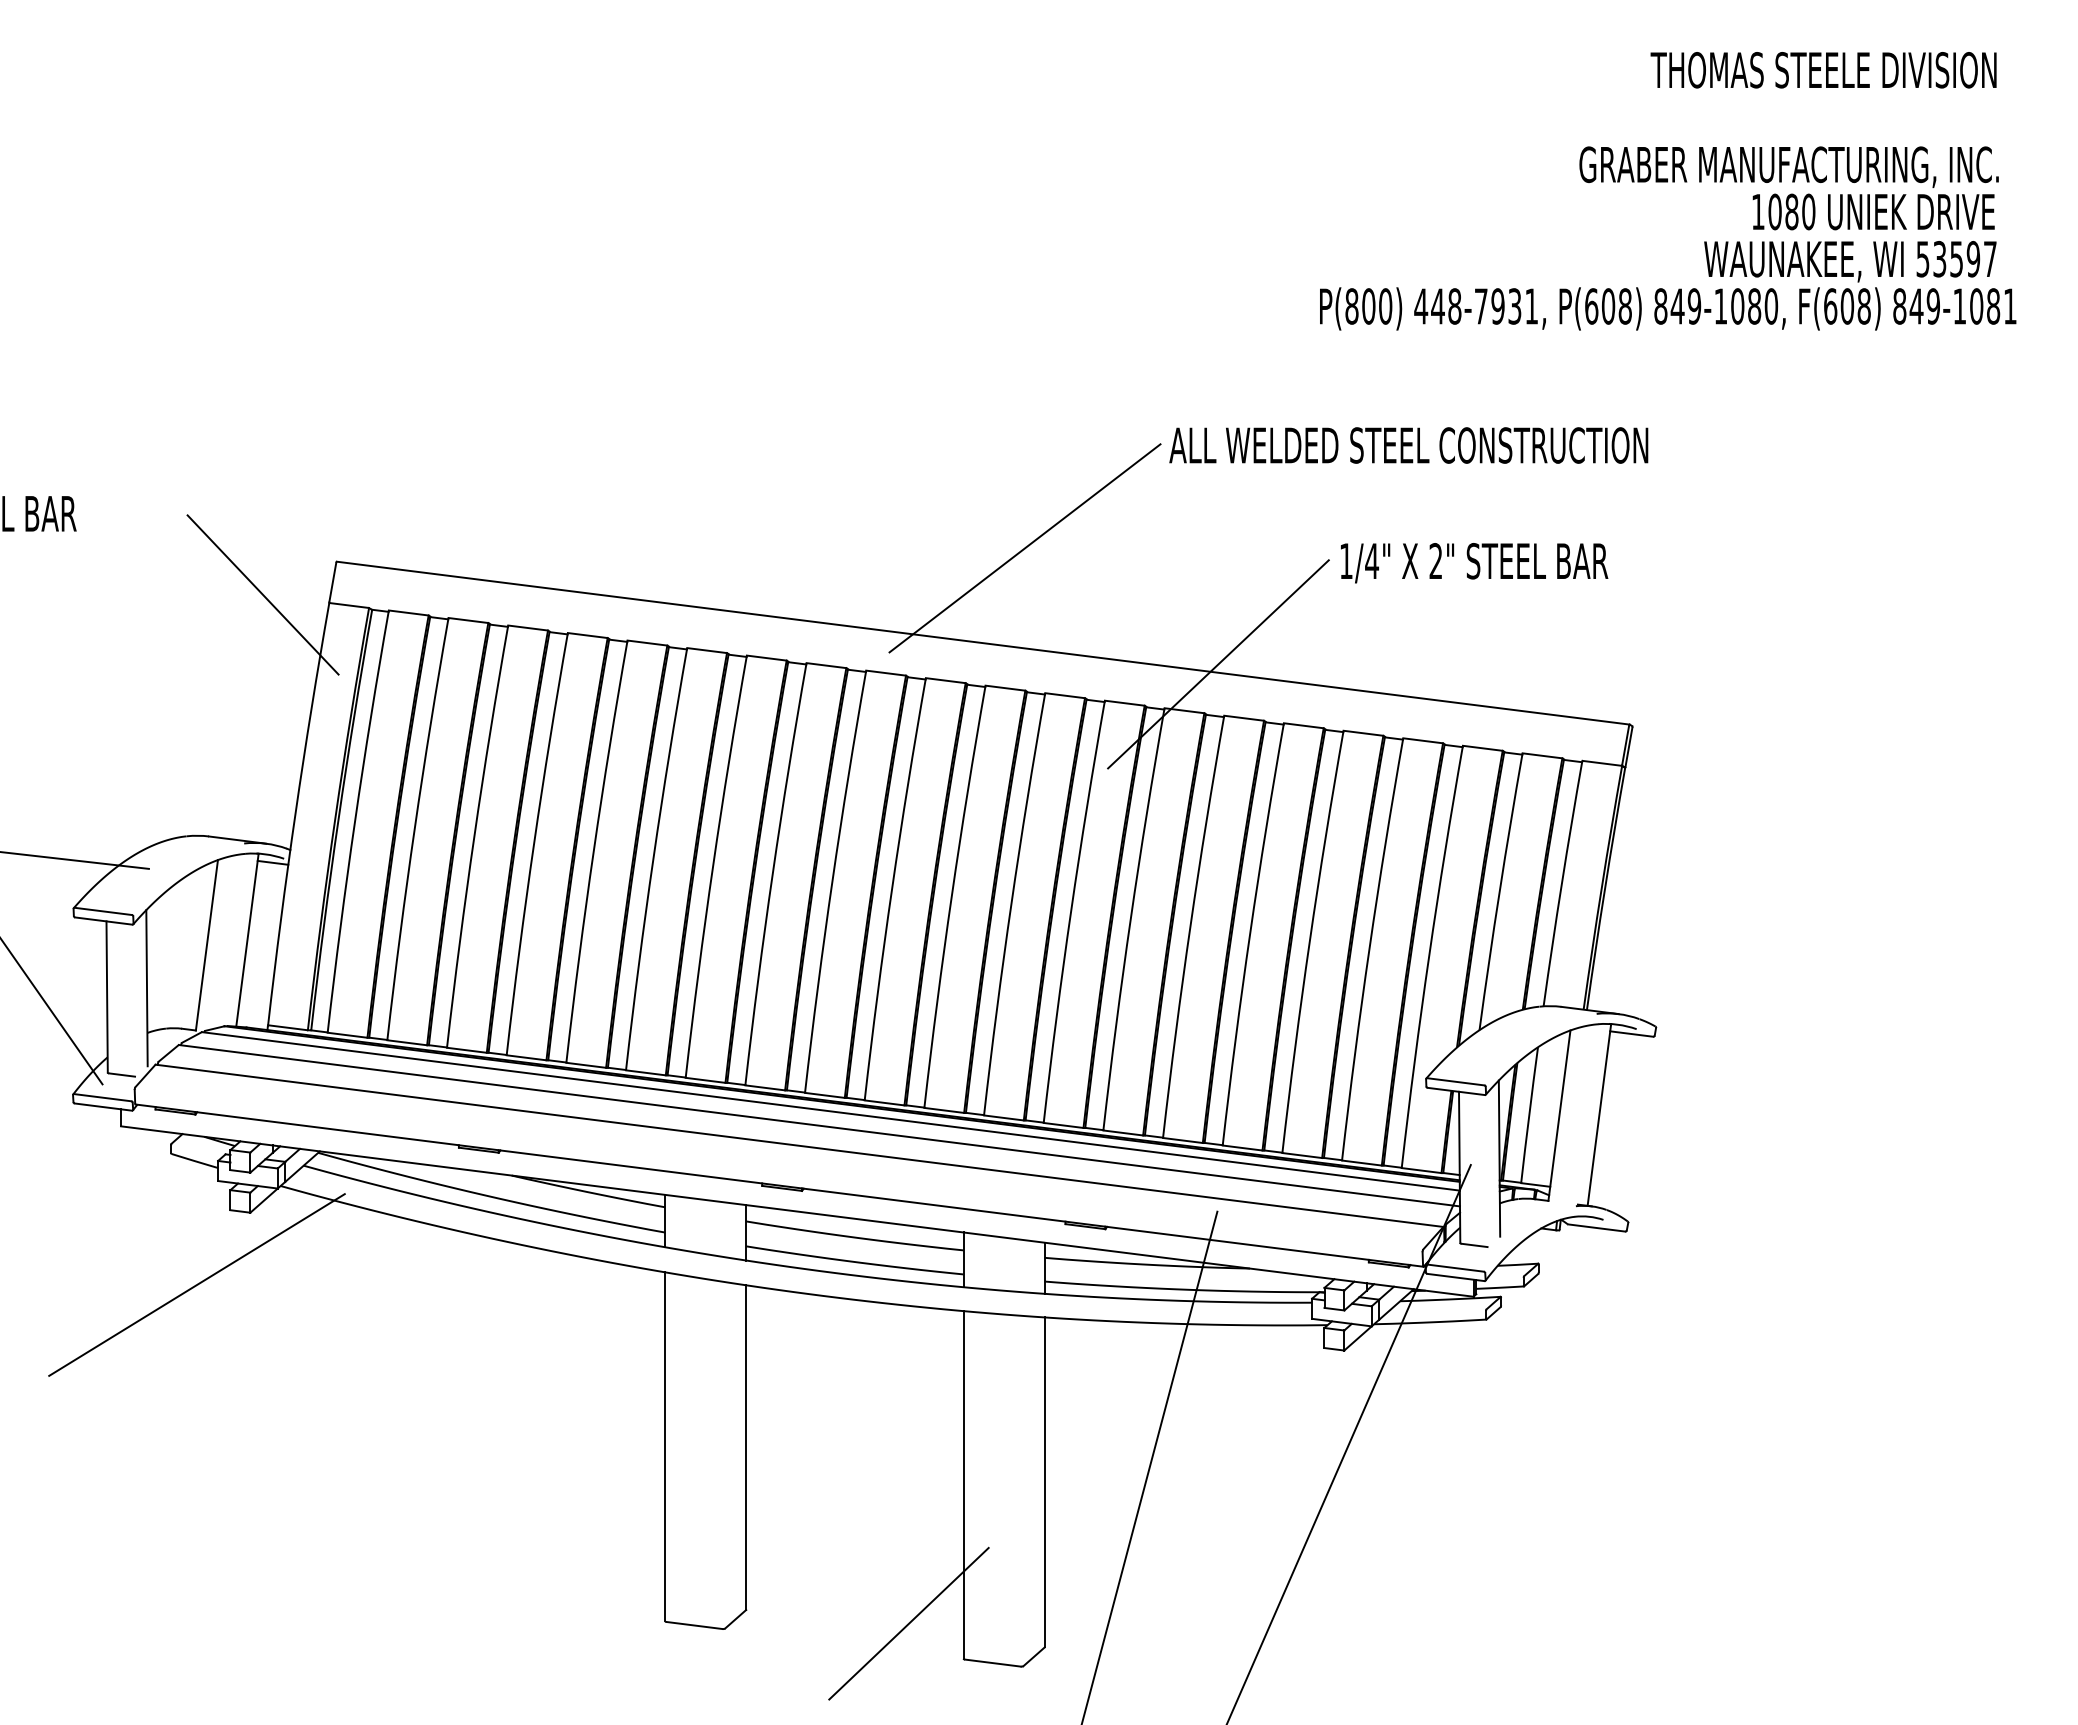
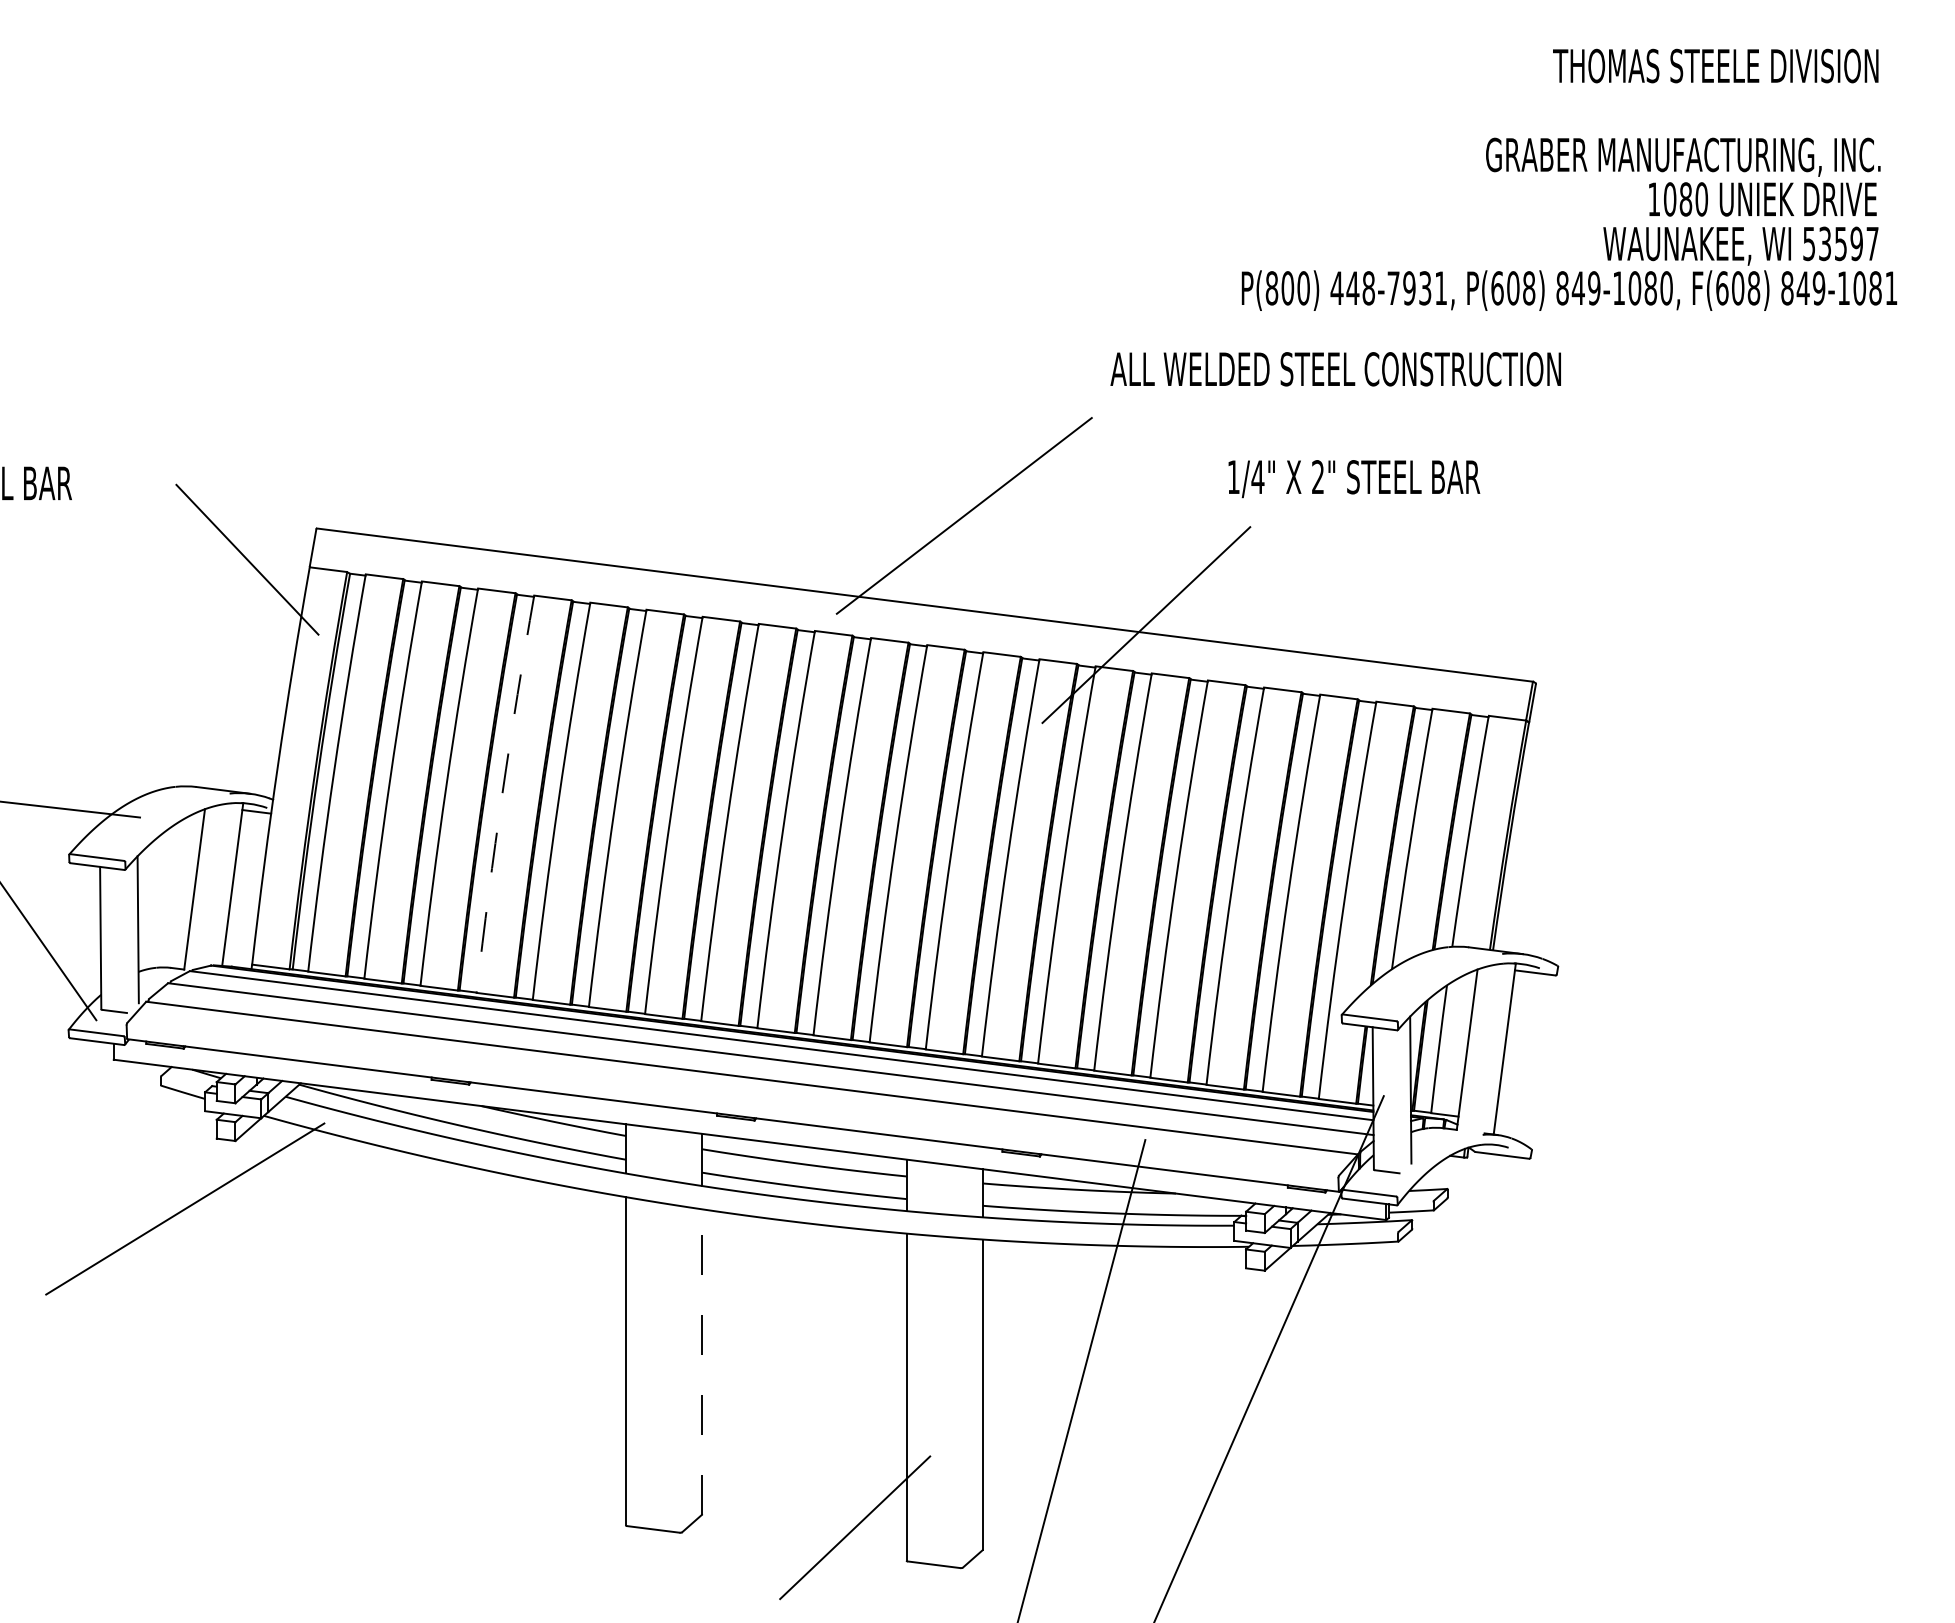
text: (1408, 445) -> (1335, 369), moved
text: (1474, 563) -> (1354, 479), moved
arc: (534, 843) -> (502, 793), solid -> dashed
line: (746, 1447) -> (702, 1361), solid -> dashed

